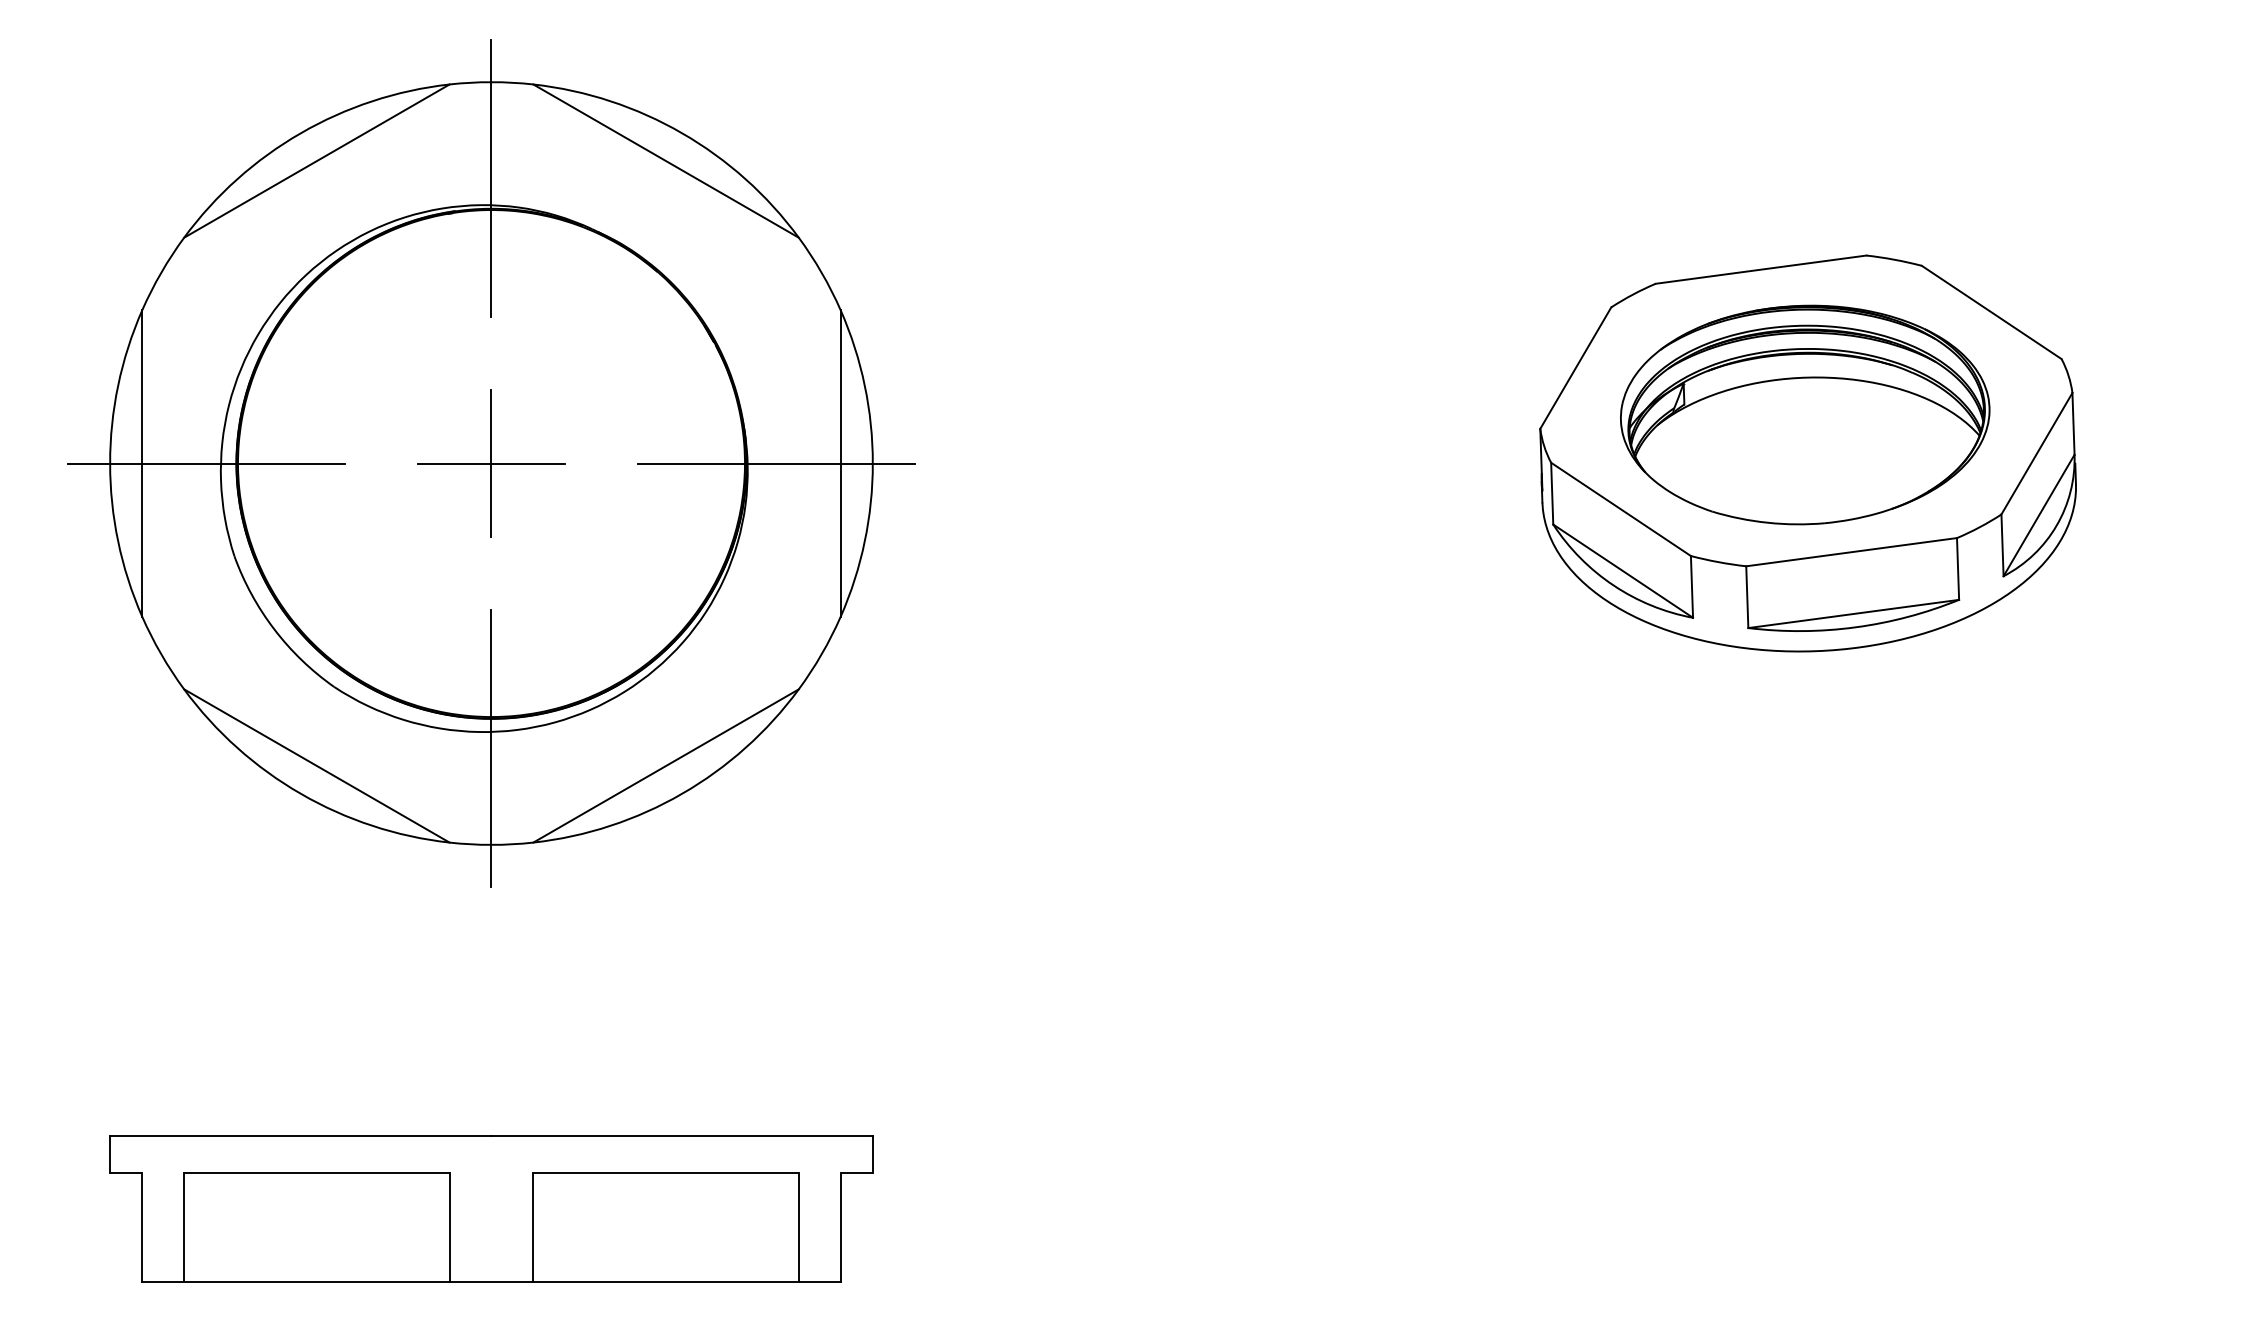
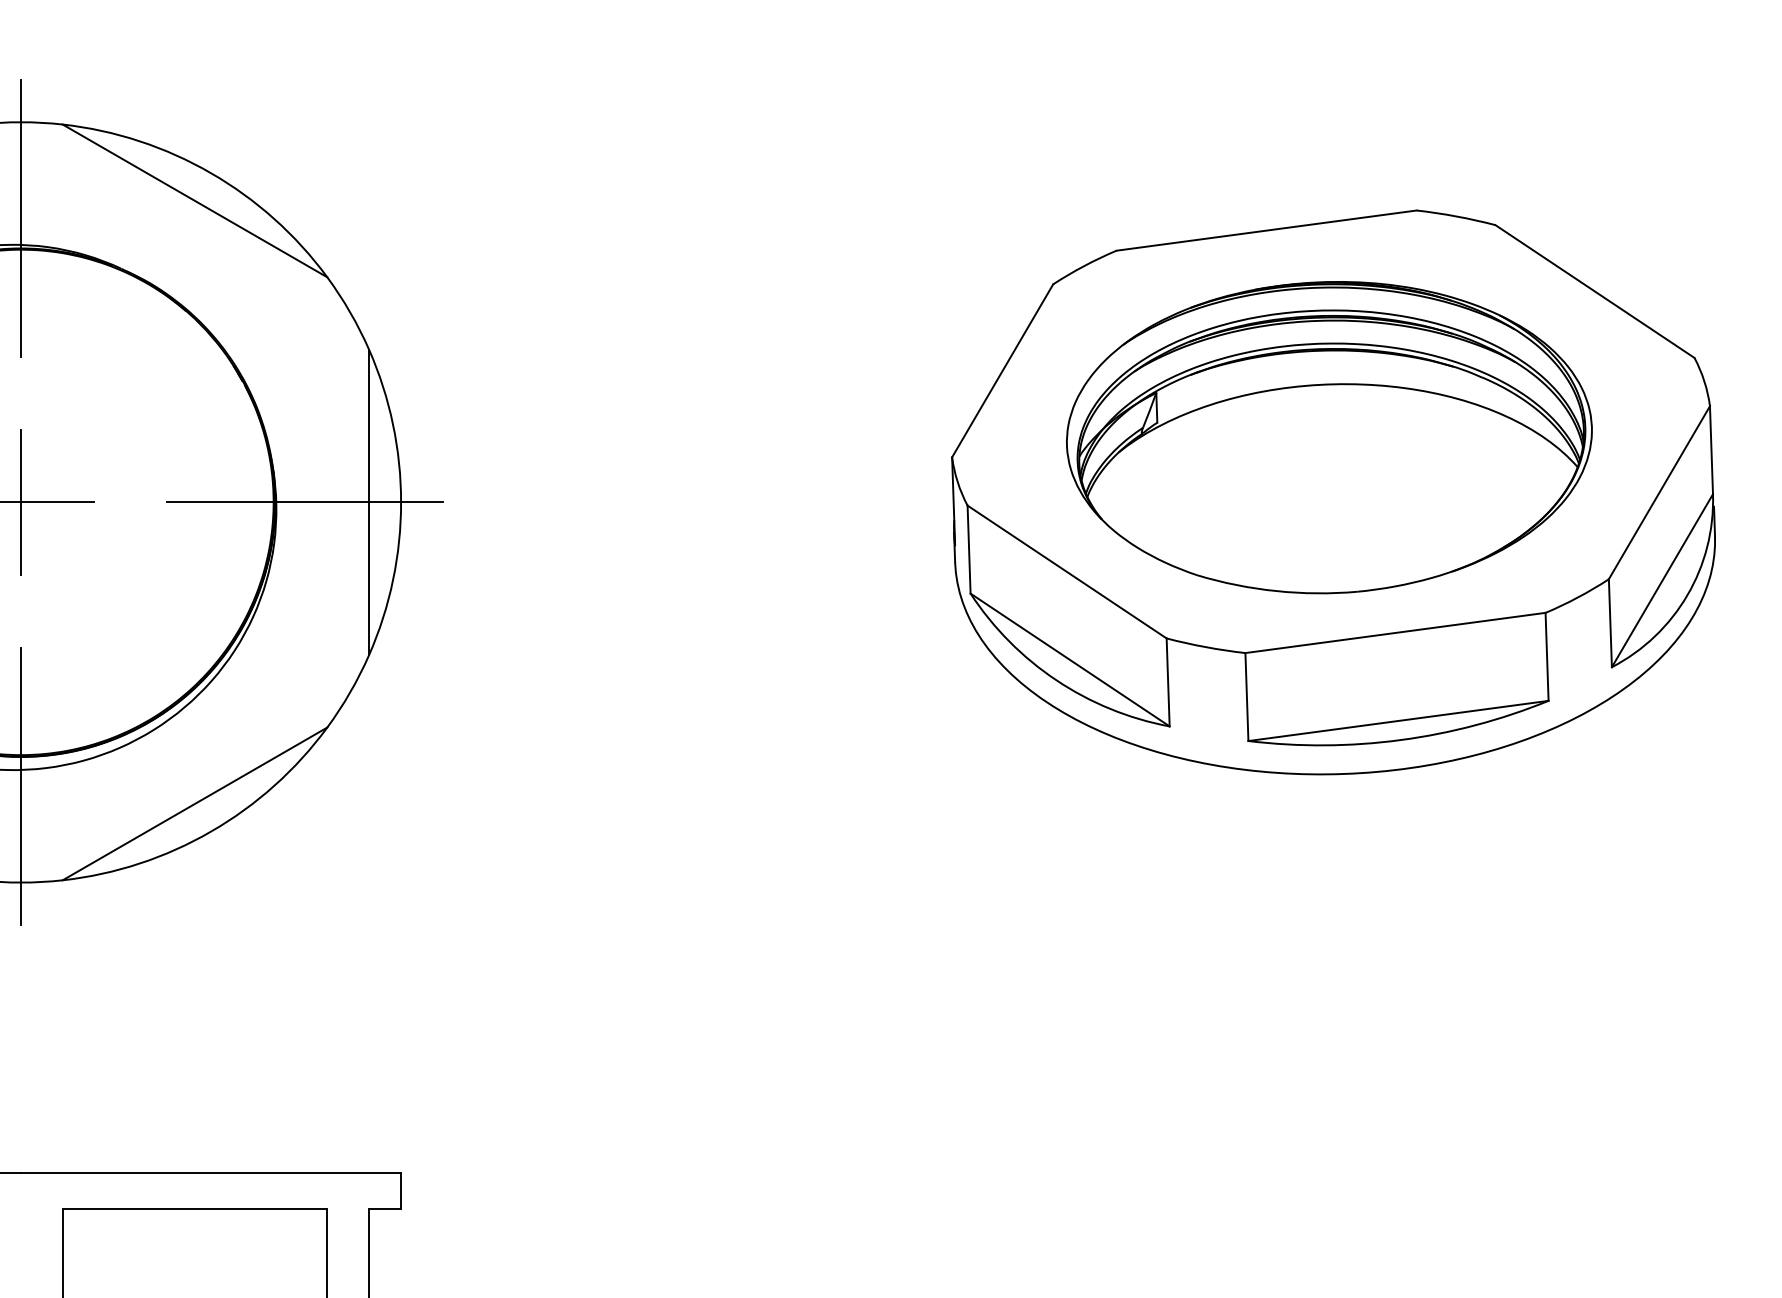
part: (1807, 453) -> (1332, 492), size x1.43

